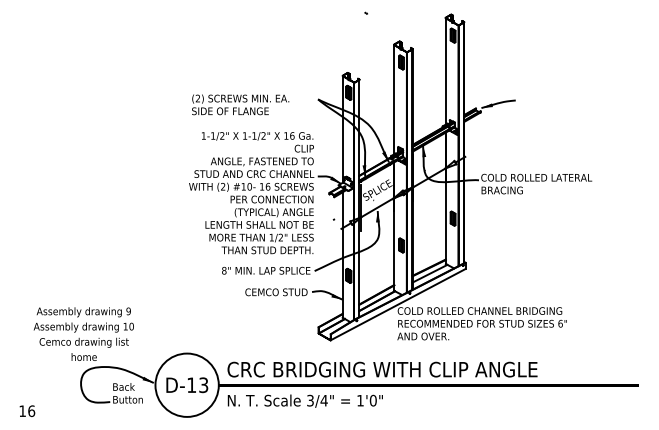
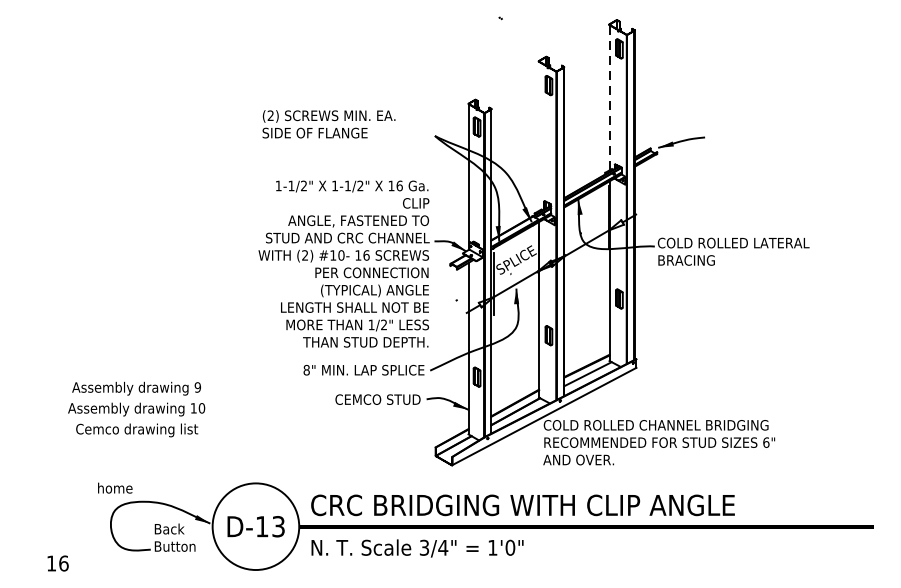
line: (445, 70) -> (609, 96), solid -> dashed
line: (394, 99) -> (539, 136), removed
text: (240, 104) -> (328, 123), moved
text: (83, 327) -> (136, 409), moved
text: (27, 410) -> (58, 562), moved

